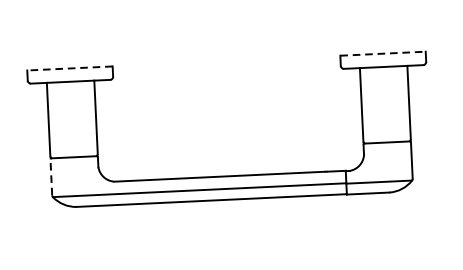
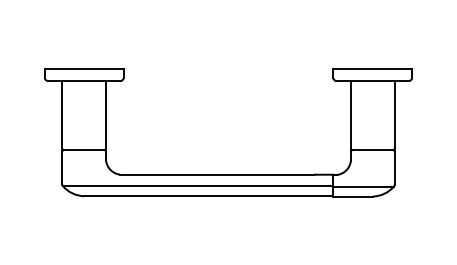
line: (383, 53) -> (373, 68), dashed -> solid
line: (69, 68) -> (83, 68), dashed -> solid
line: (51, 176) -> (62, 167), dashed -> solid

